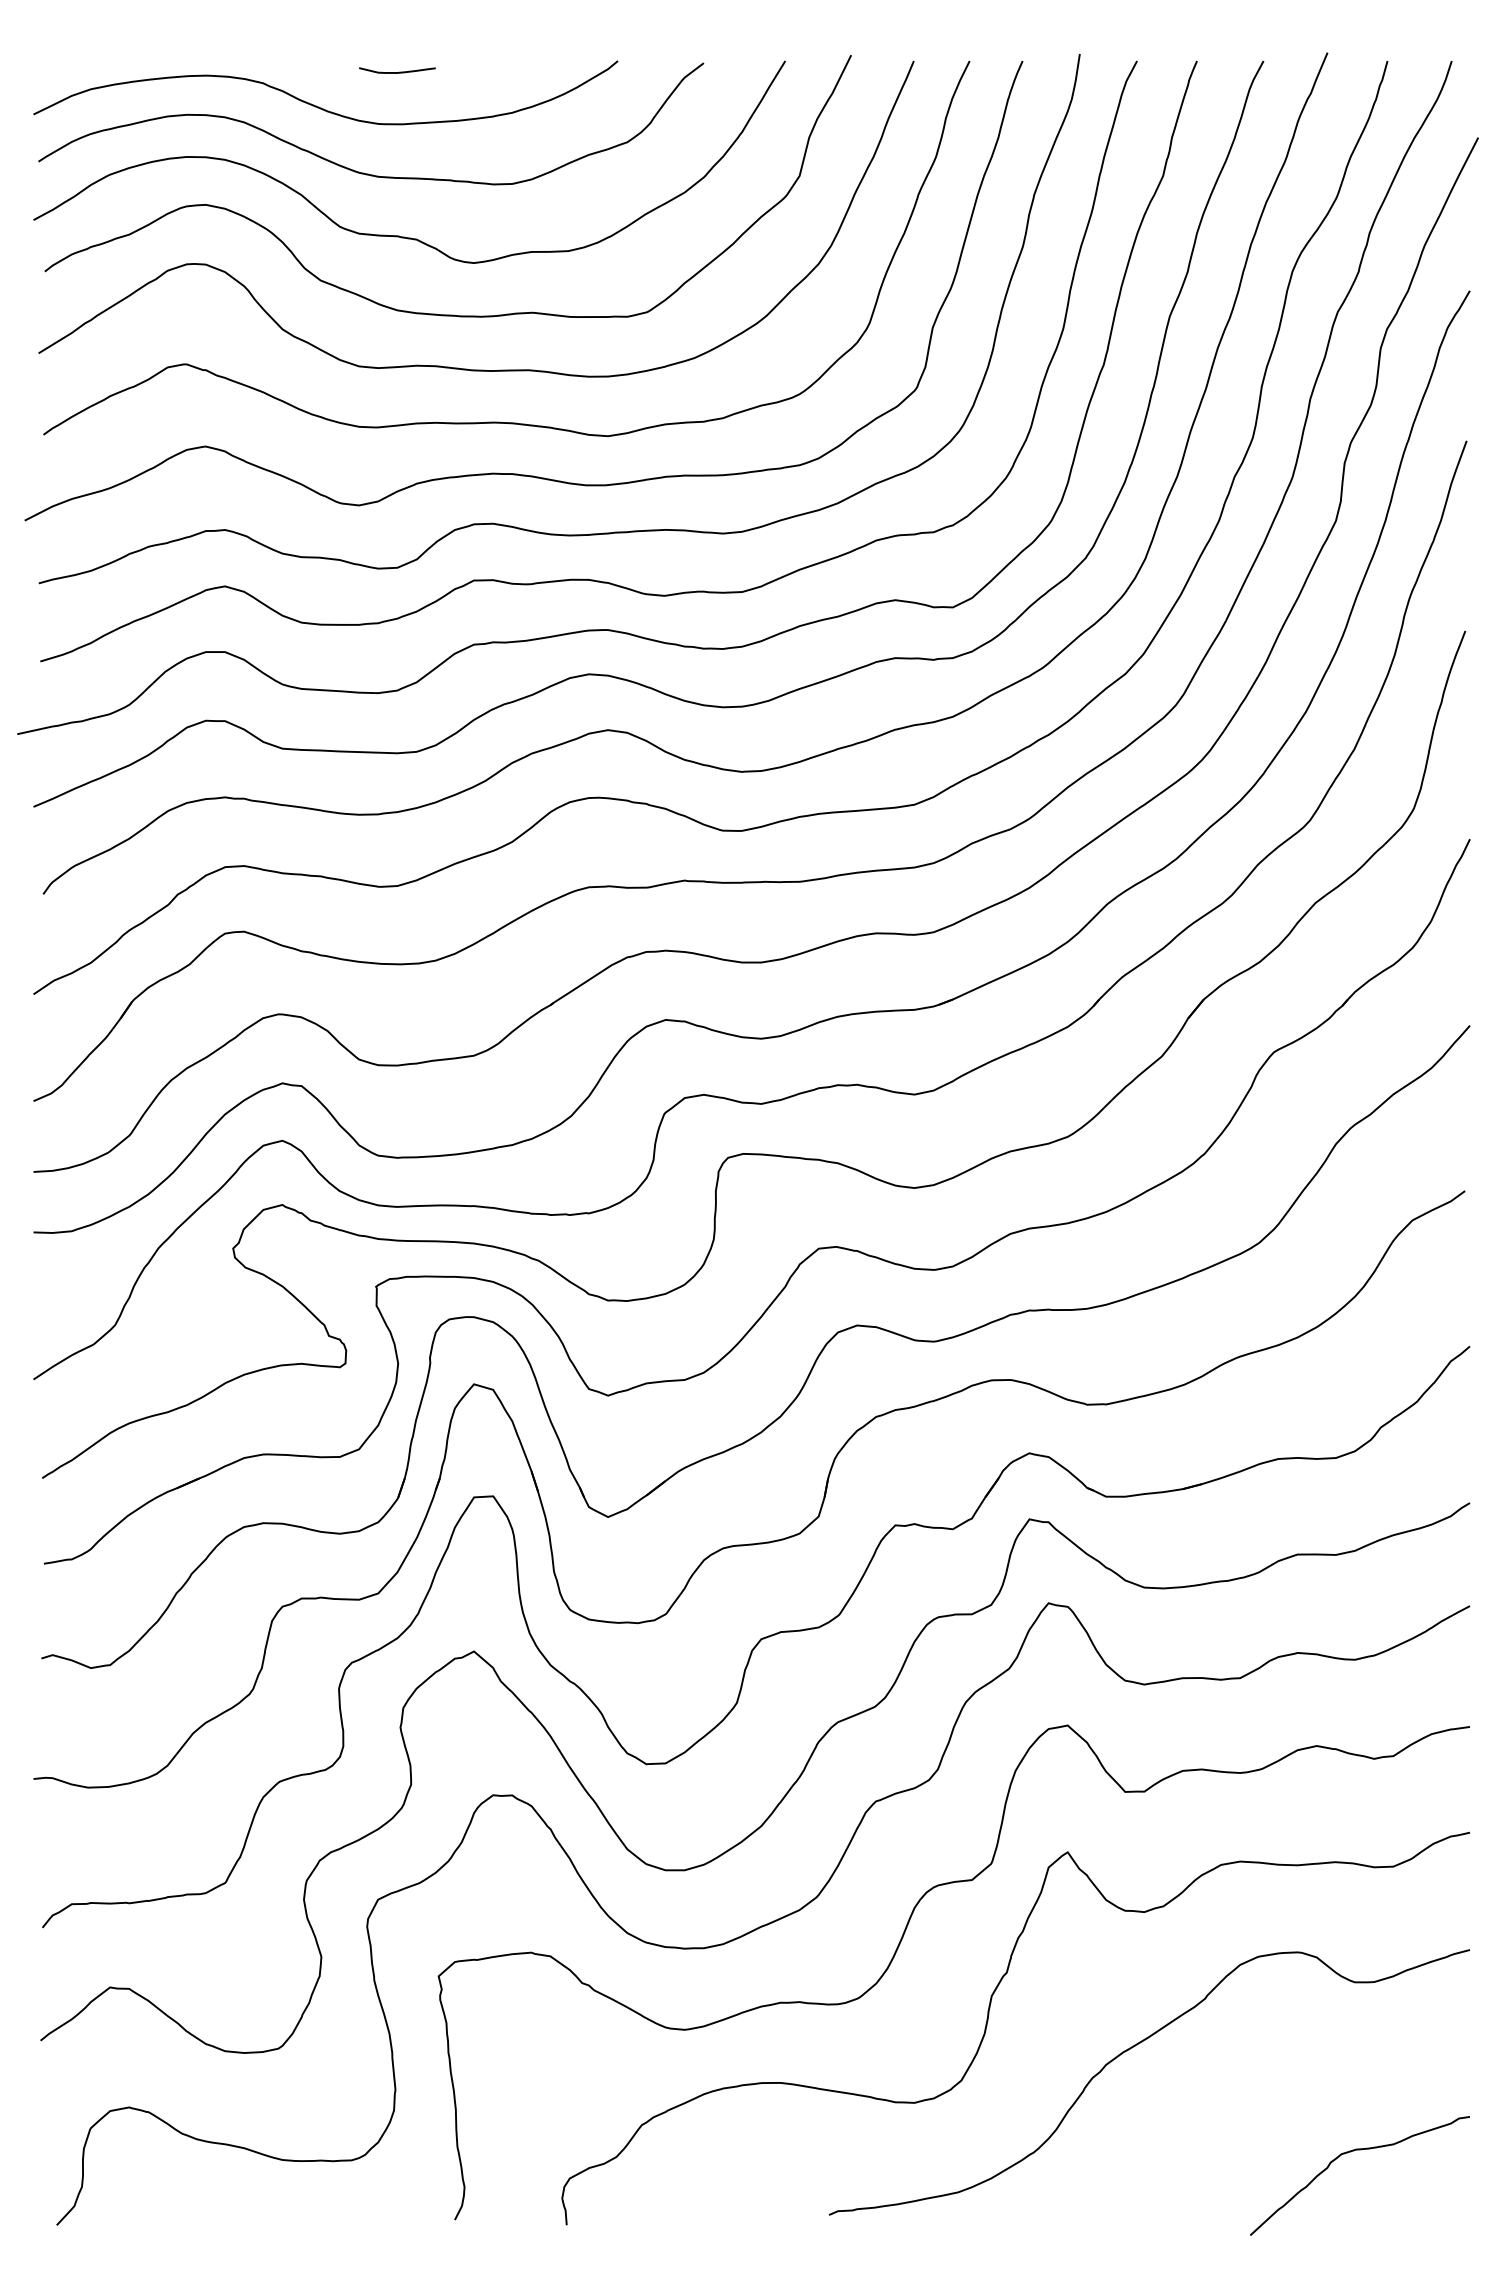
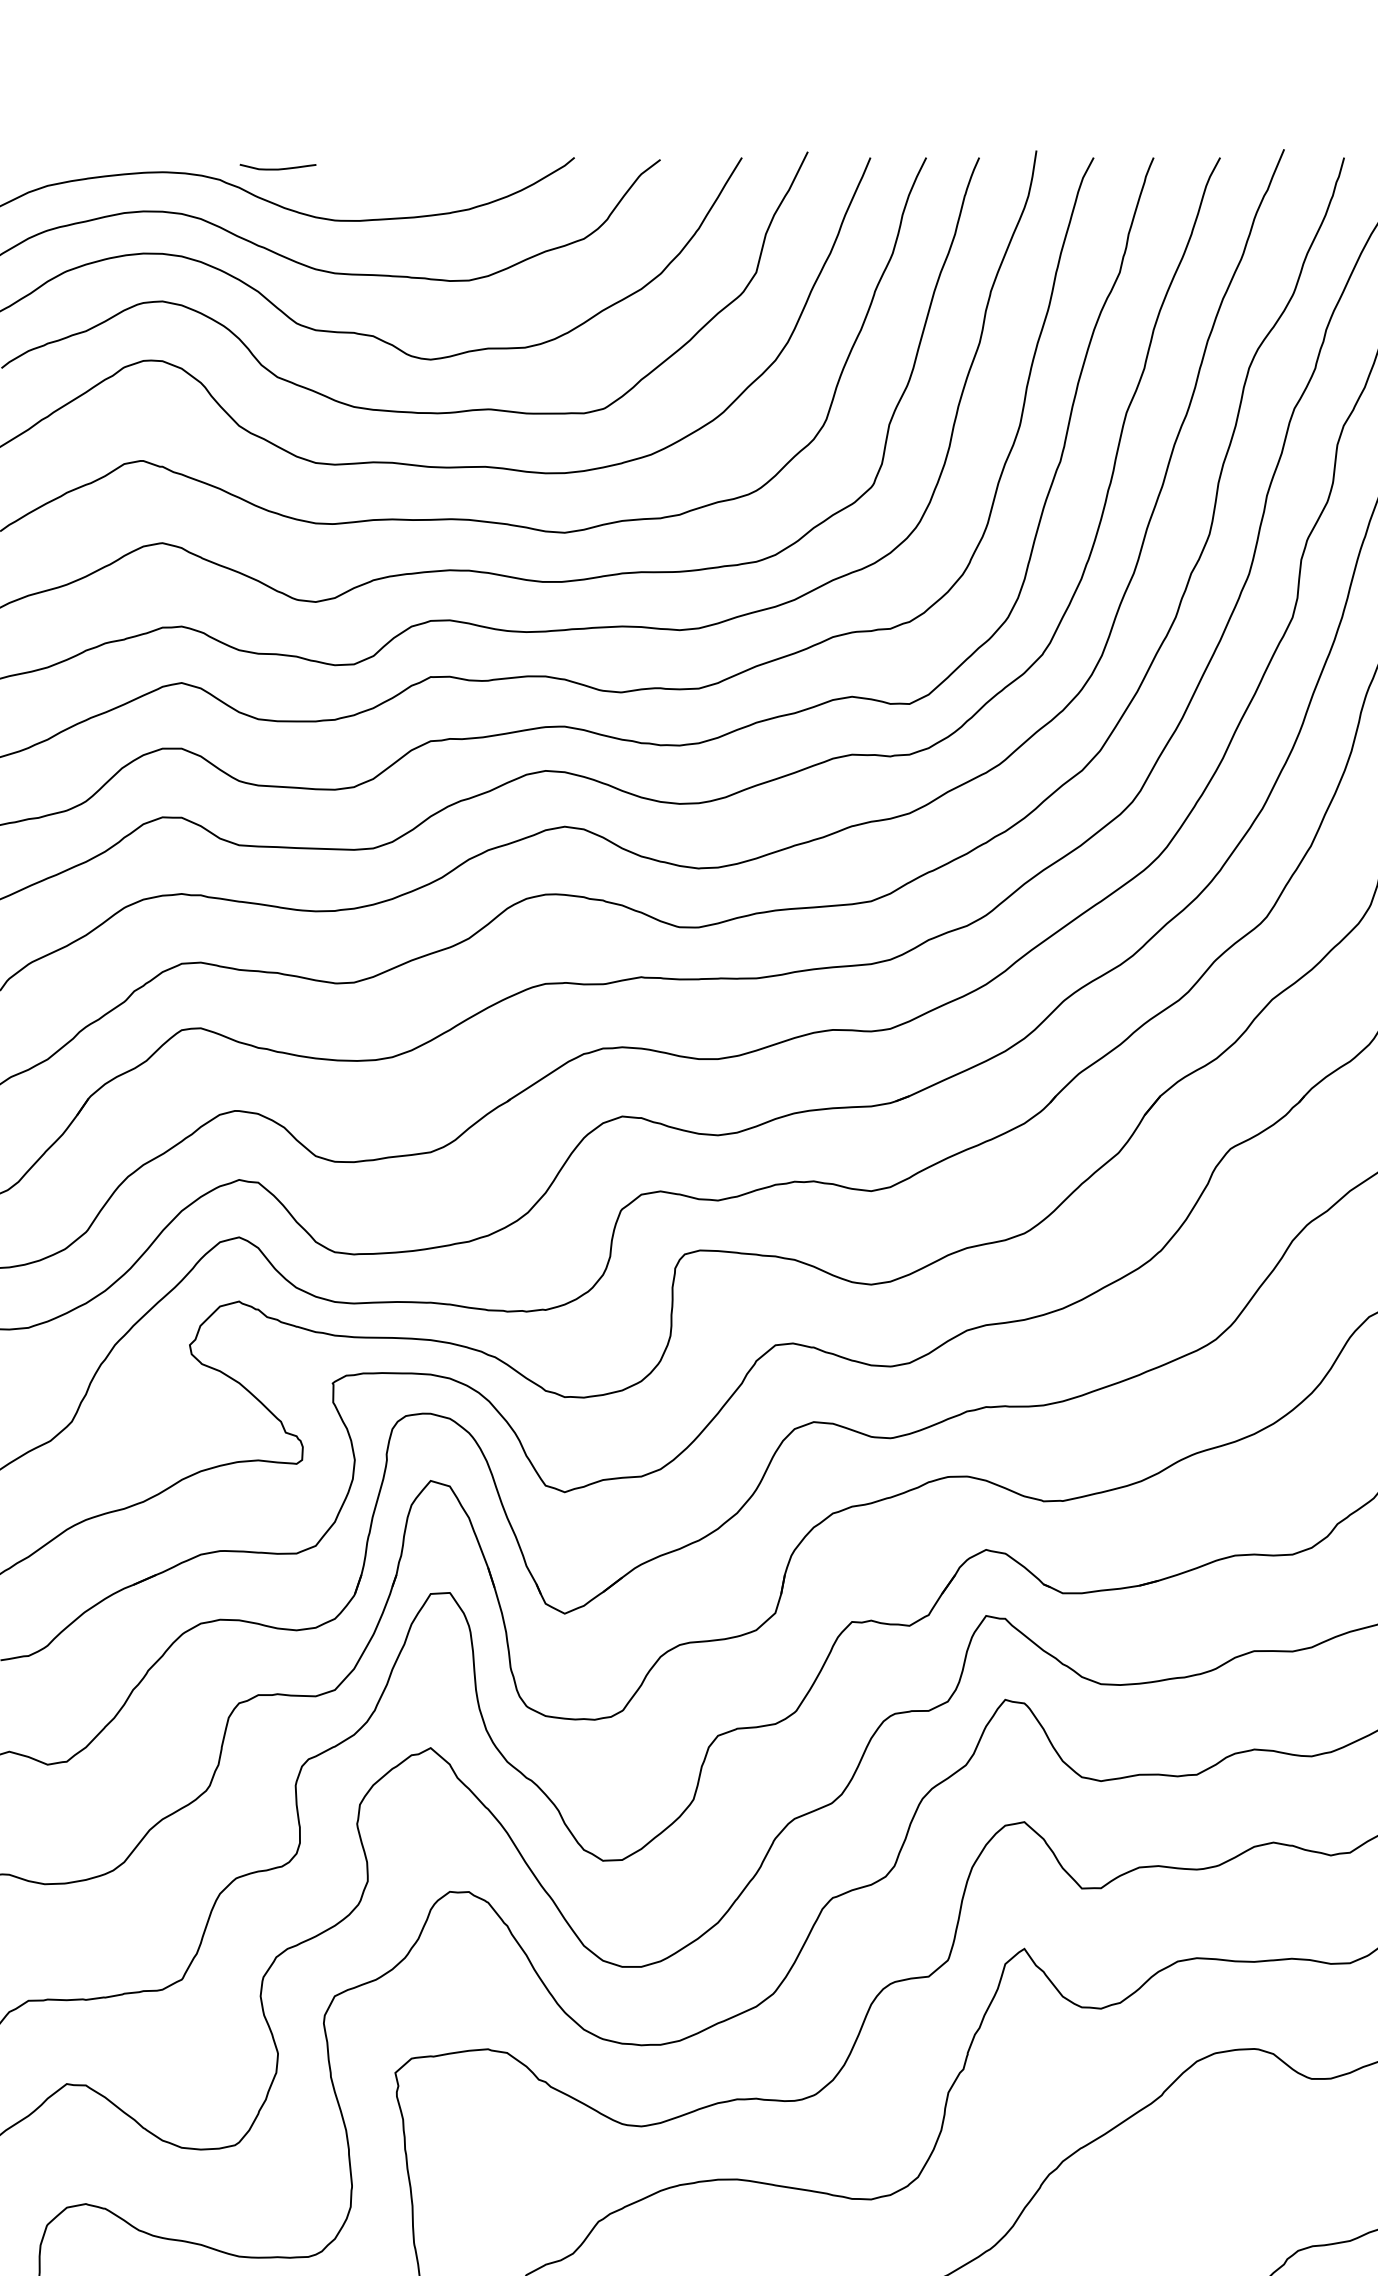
curve: (397, 72) -> (278, 169), moved

